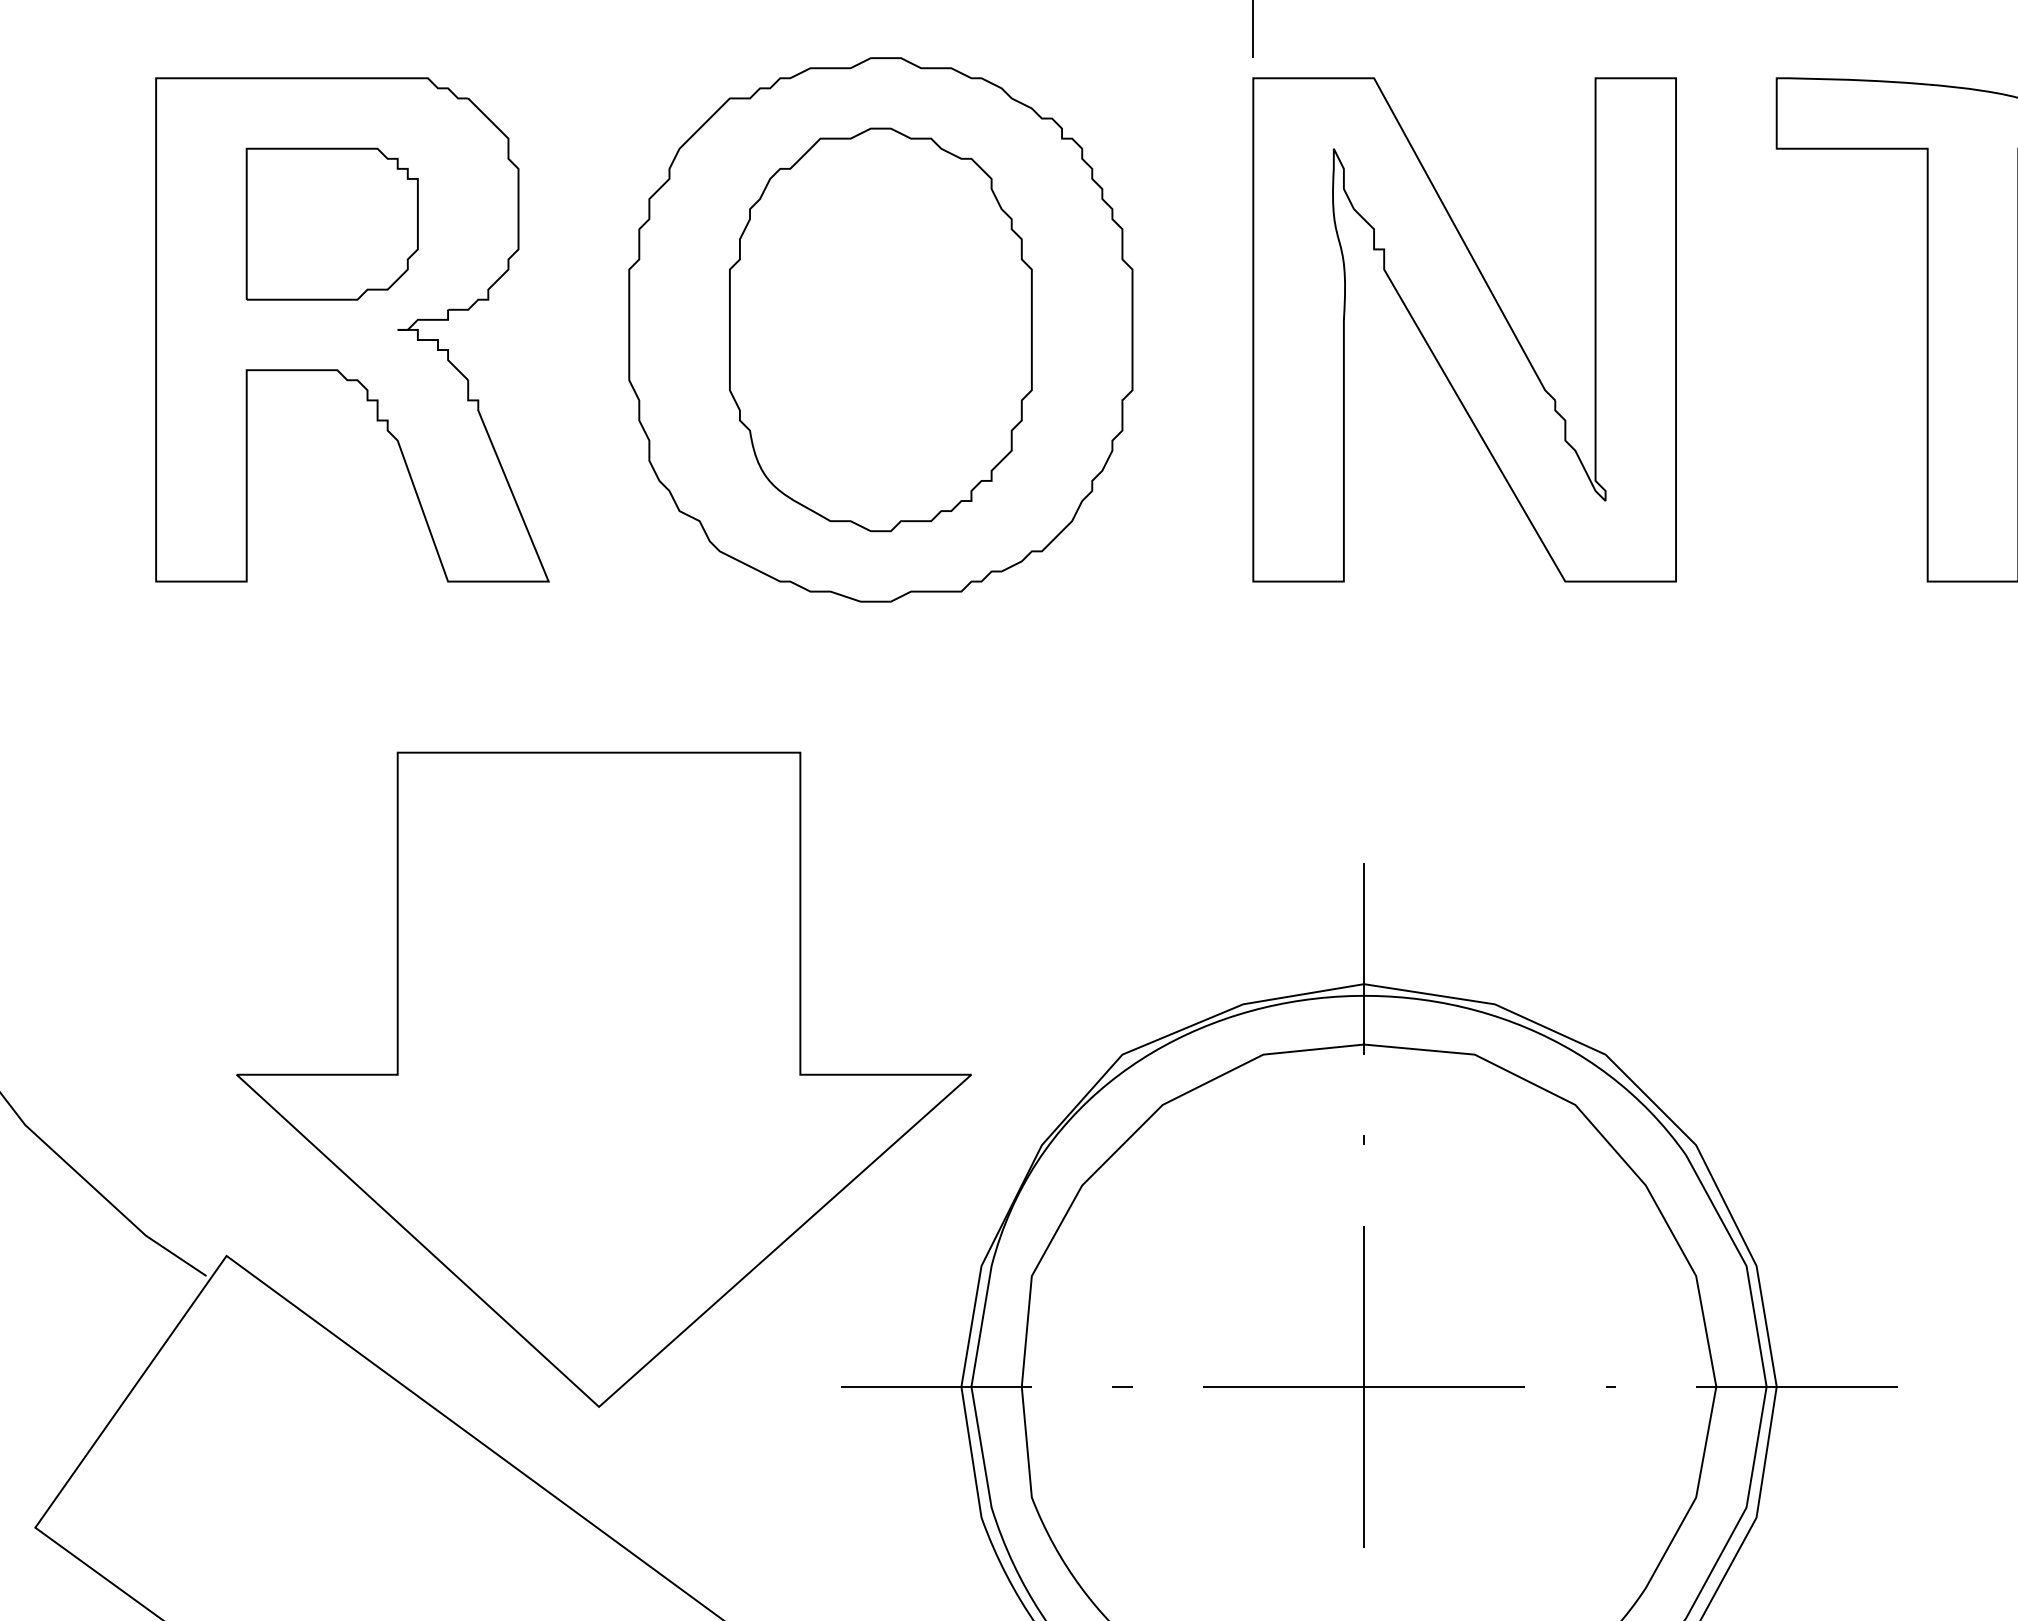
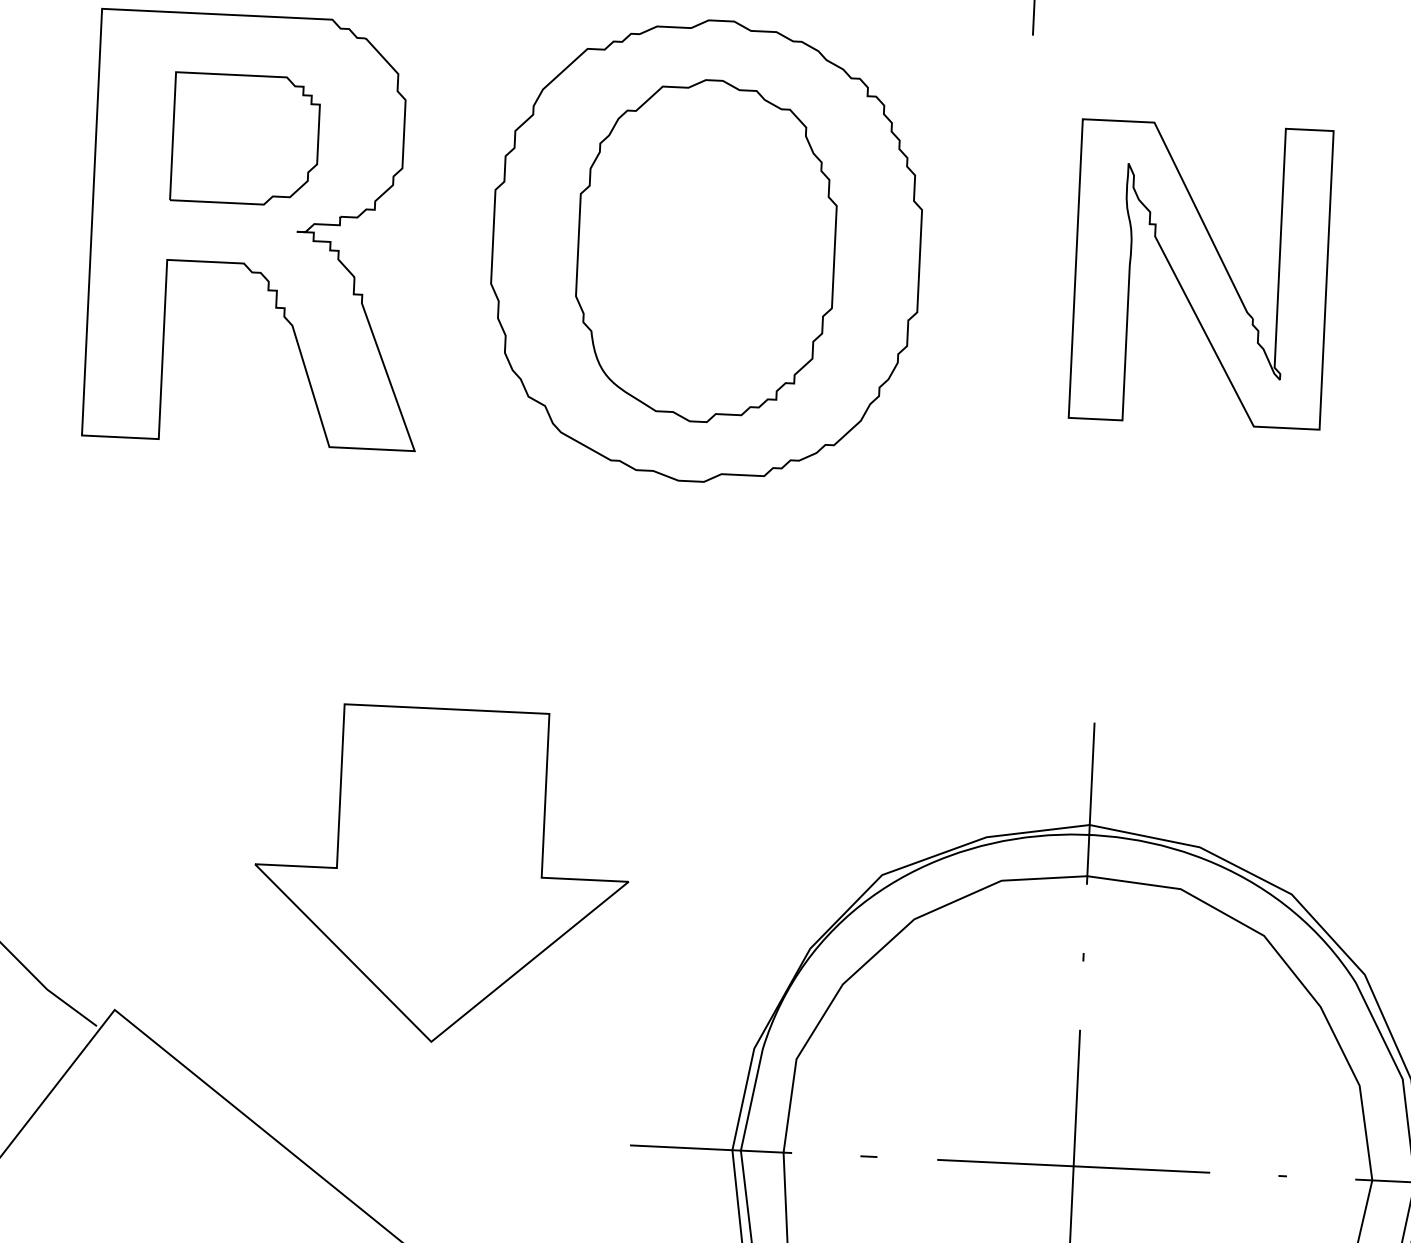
part: (1464, 329) -> (1201, 274), size x0.7
part: (603, 1079) -> (441, 875), size x0.6

